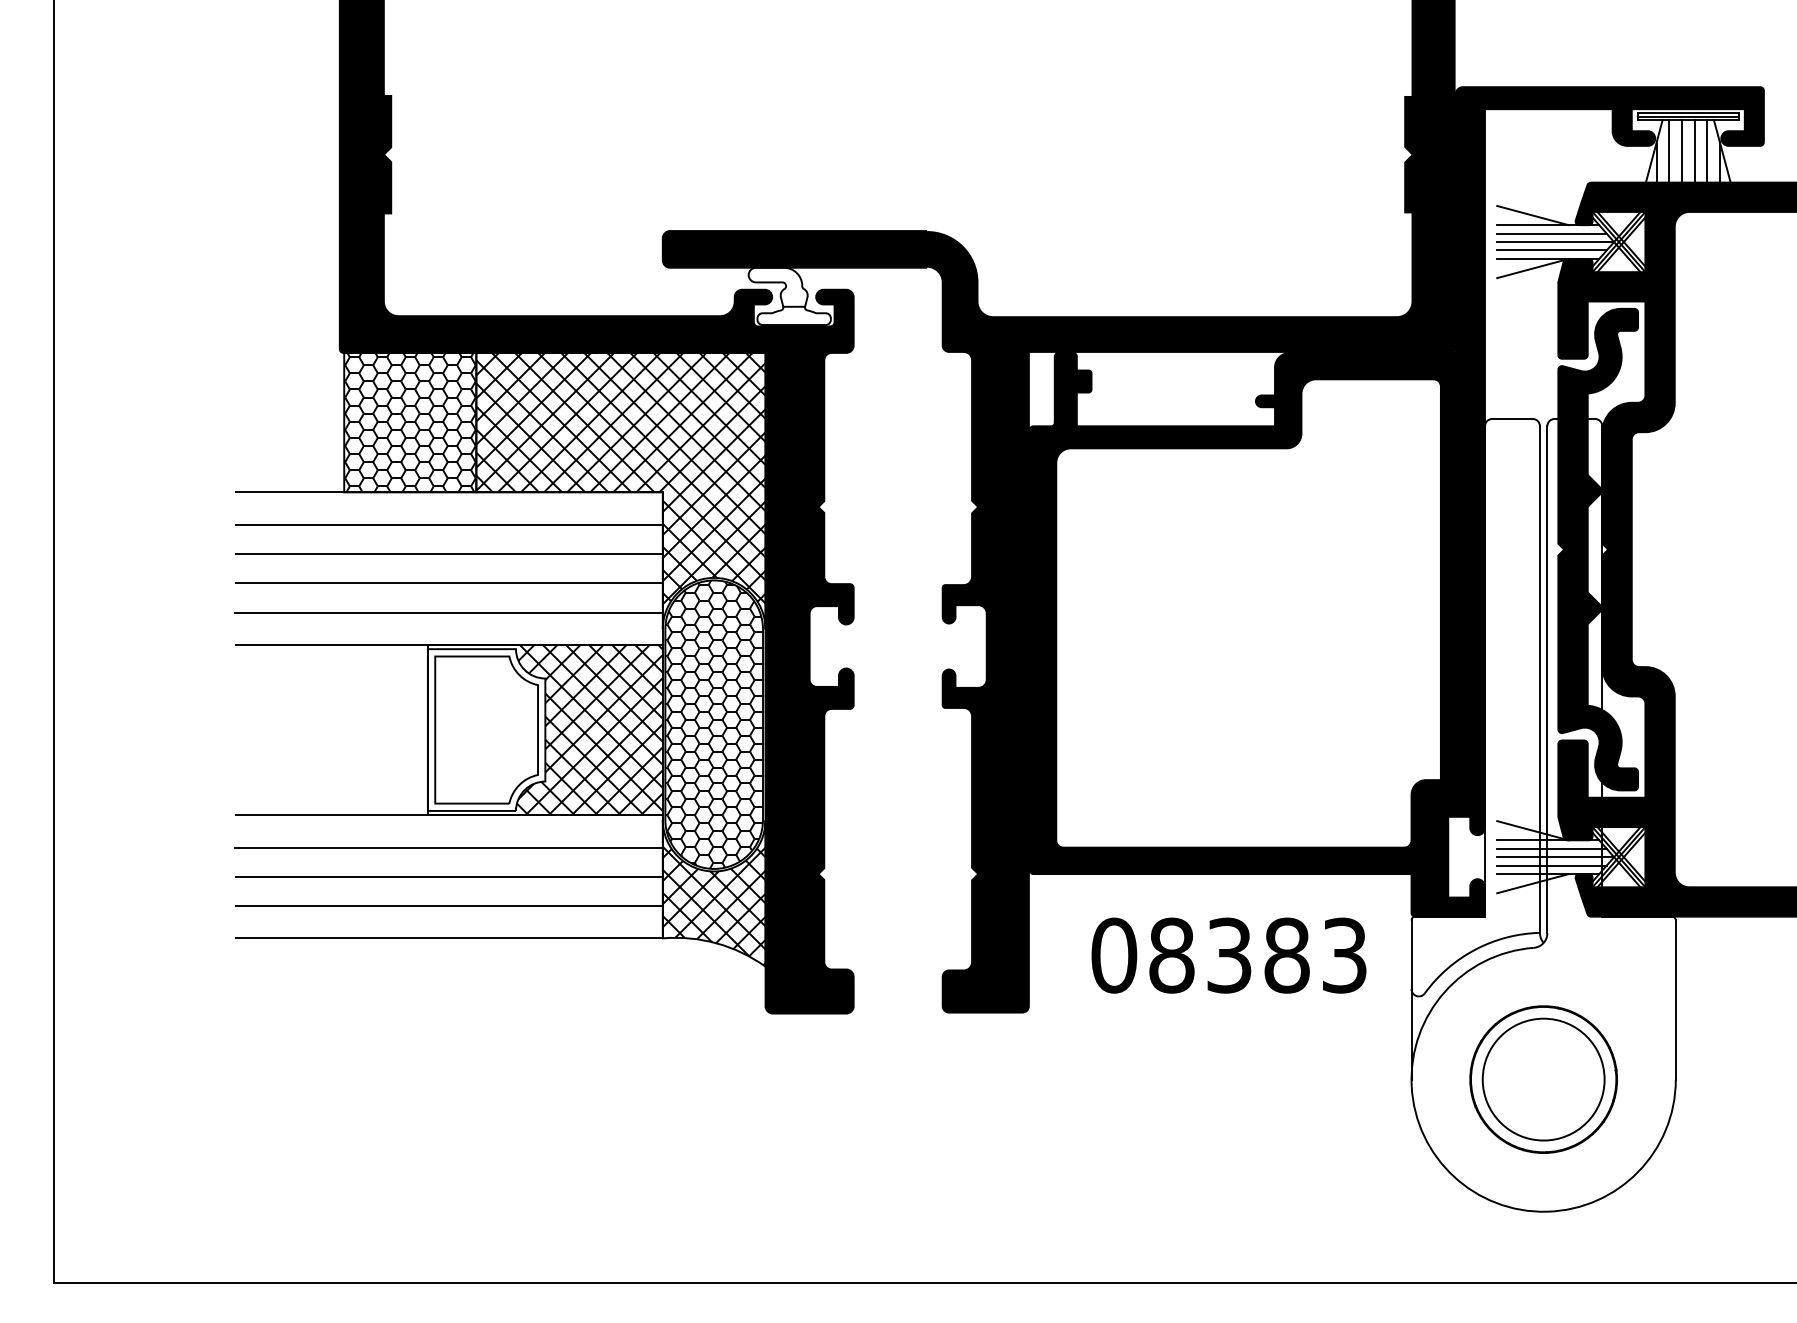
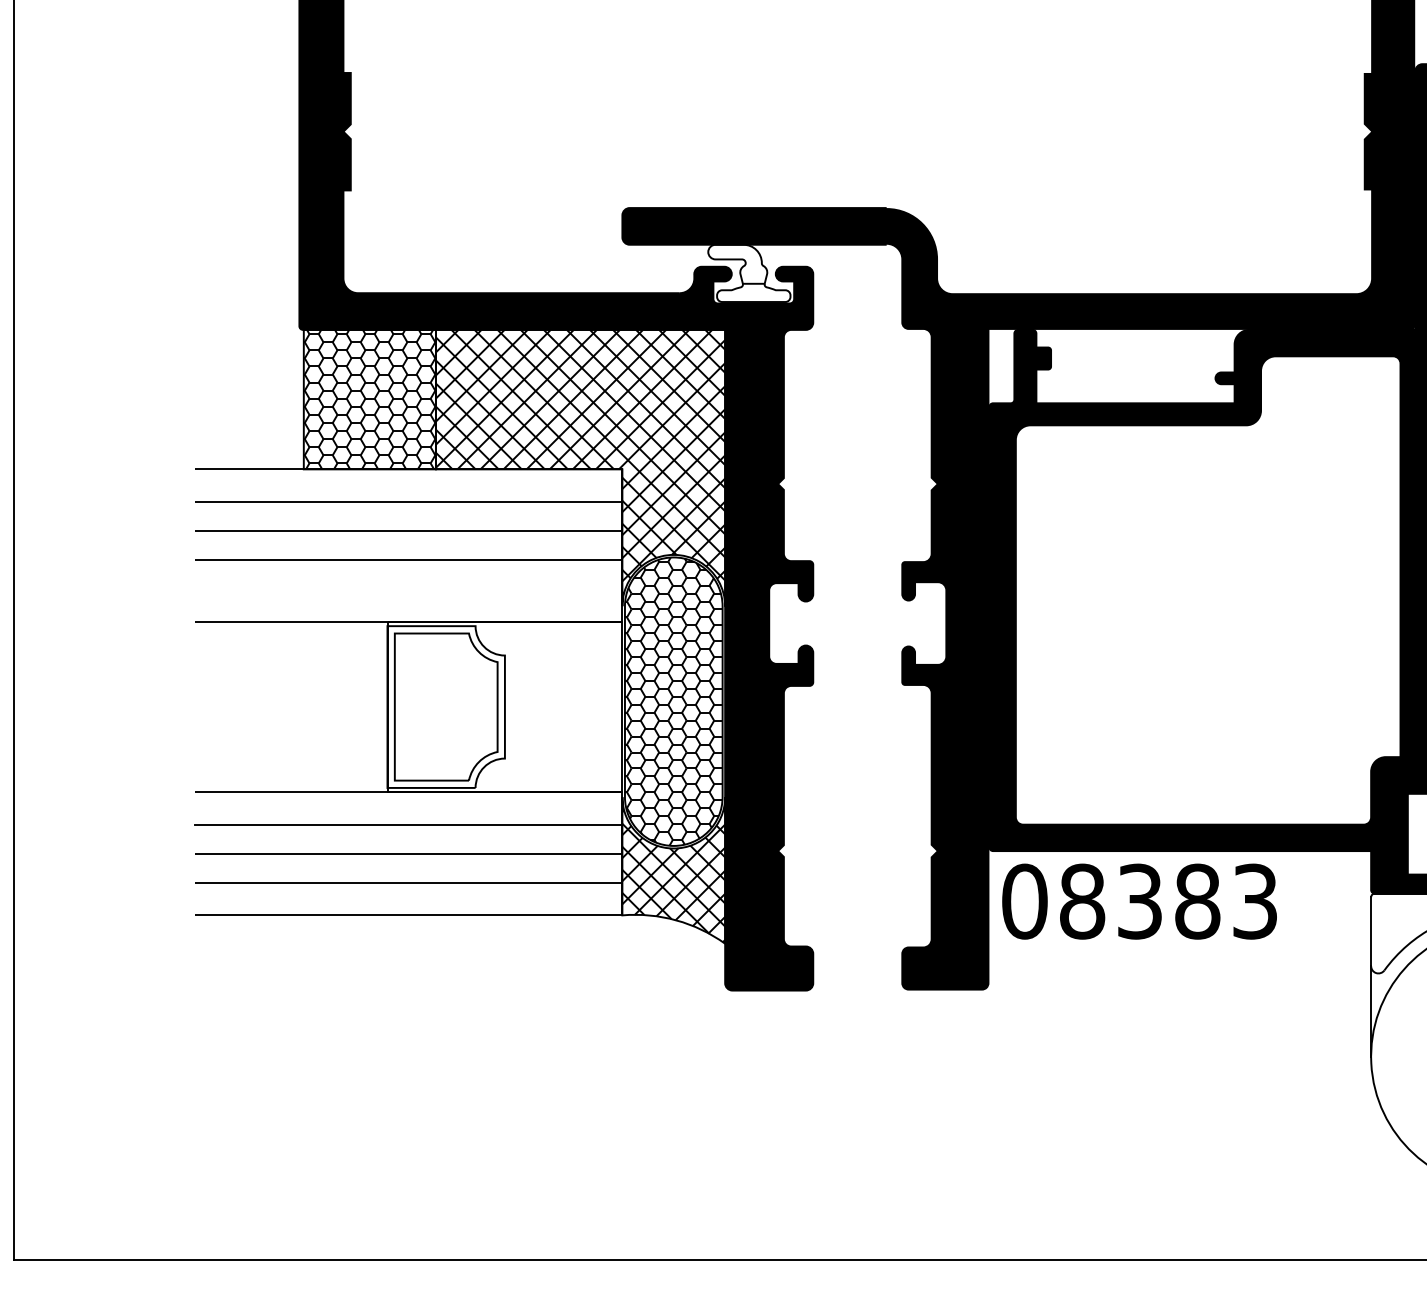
line: (448, 612) -> (408, 589), removed
hatch: (589, 729) -> (549, 706), removed
text: (1228, 955) -> (1139, 901), moved

